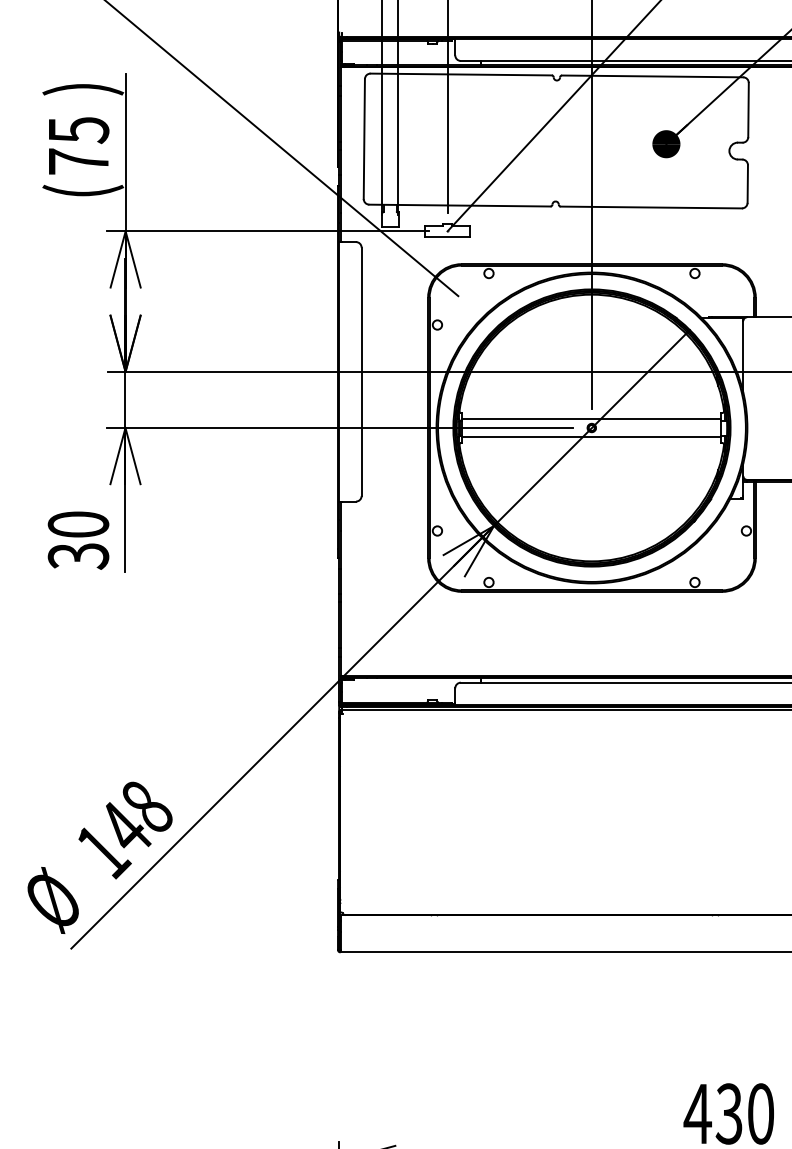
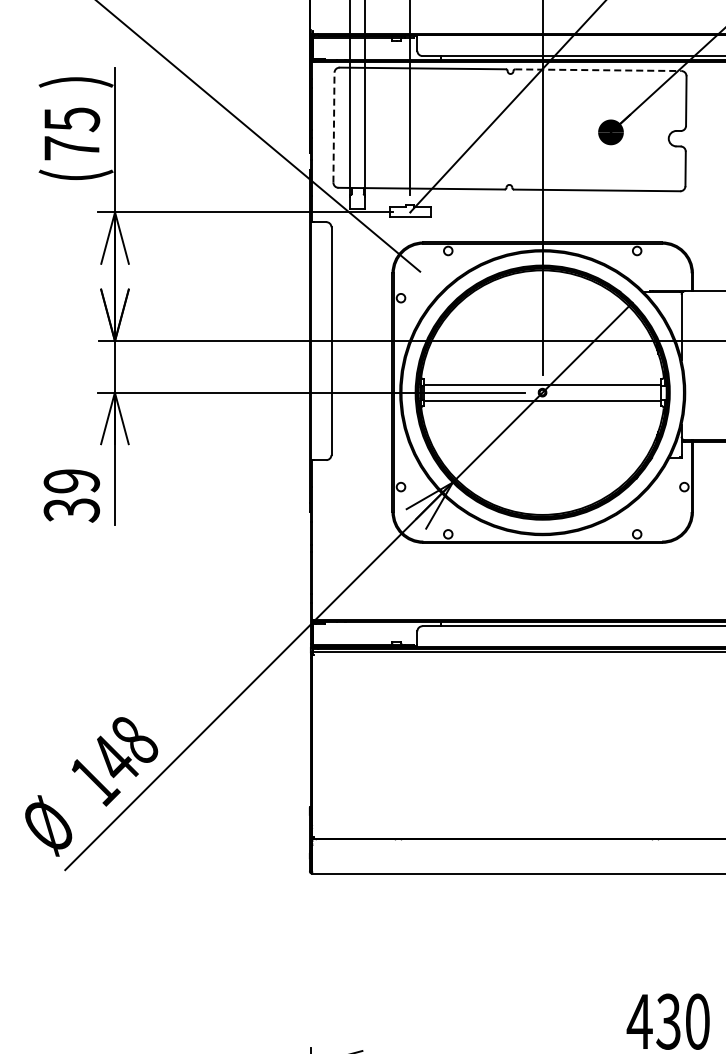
line: (652, 76) -> (598, 70), solid -> dashed
line: (363, 138) -> (333, 127), solid -> dashed
text: (78, 524) -> (71, 481), 30 -> 39

